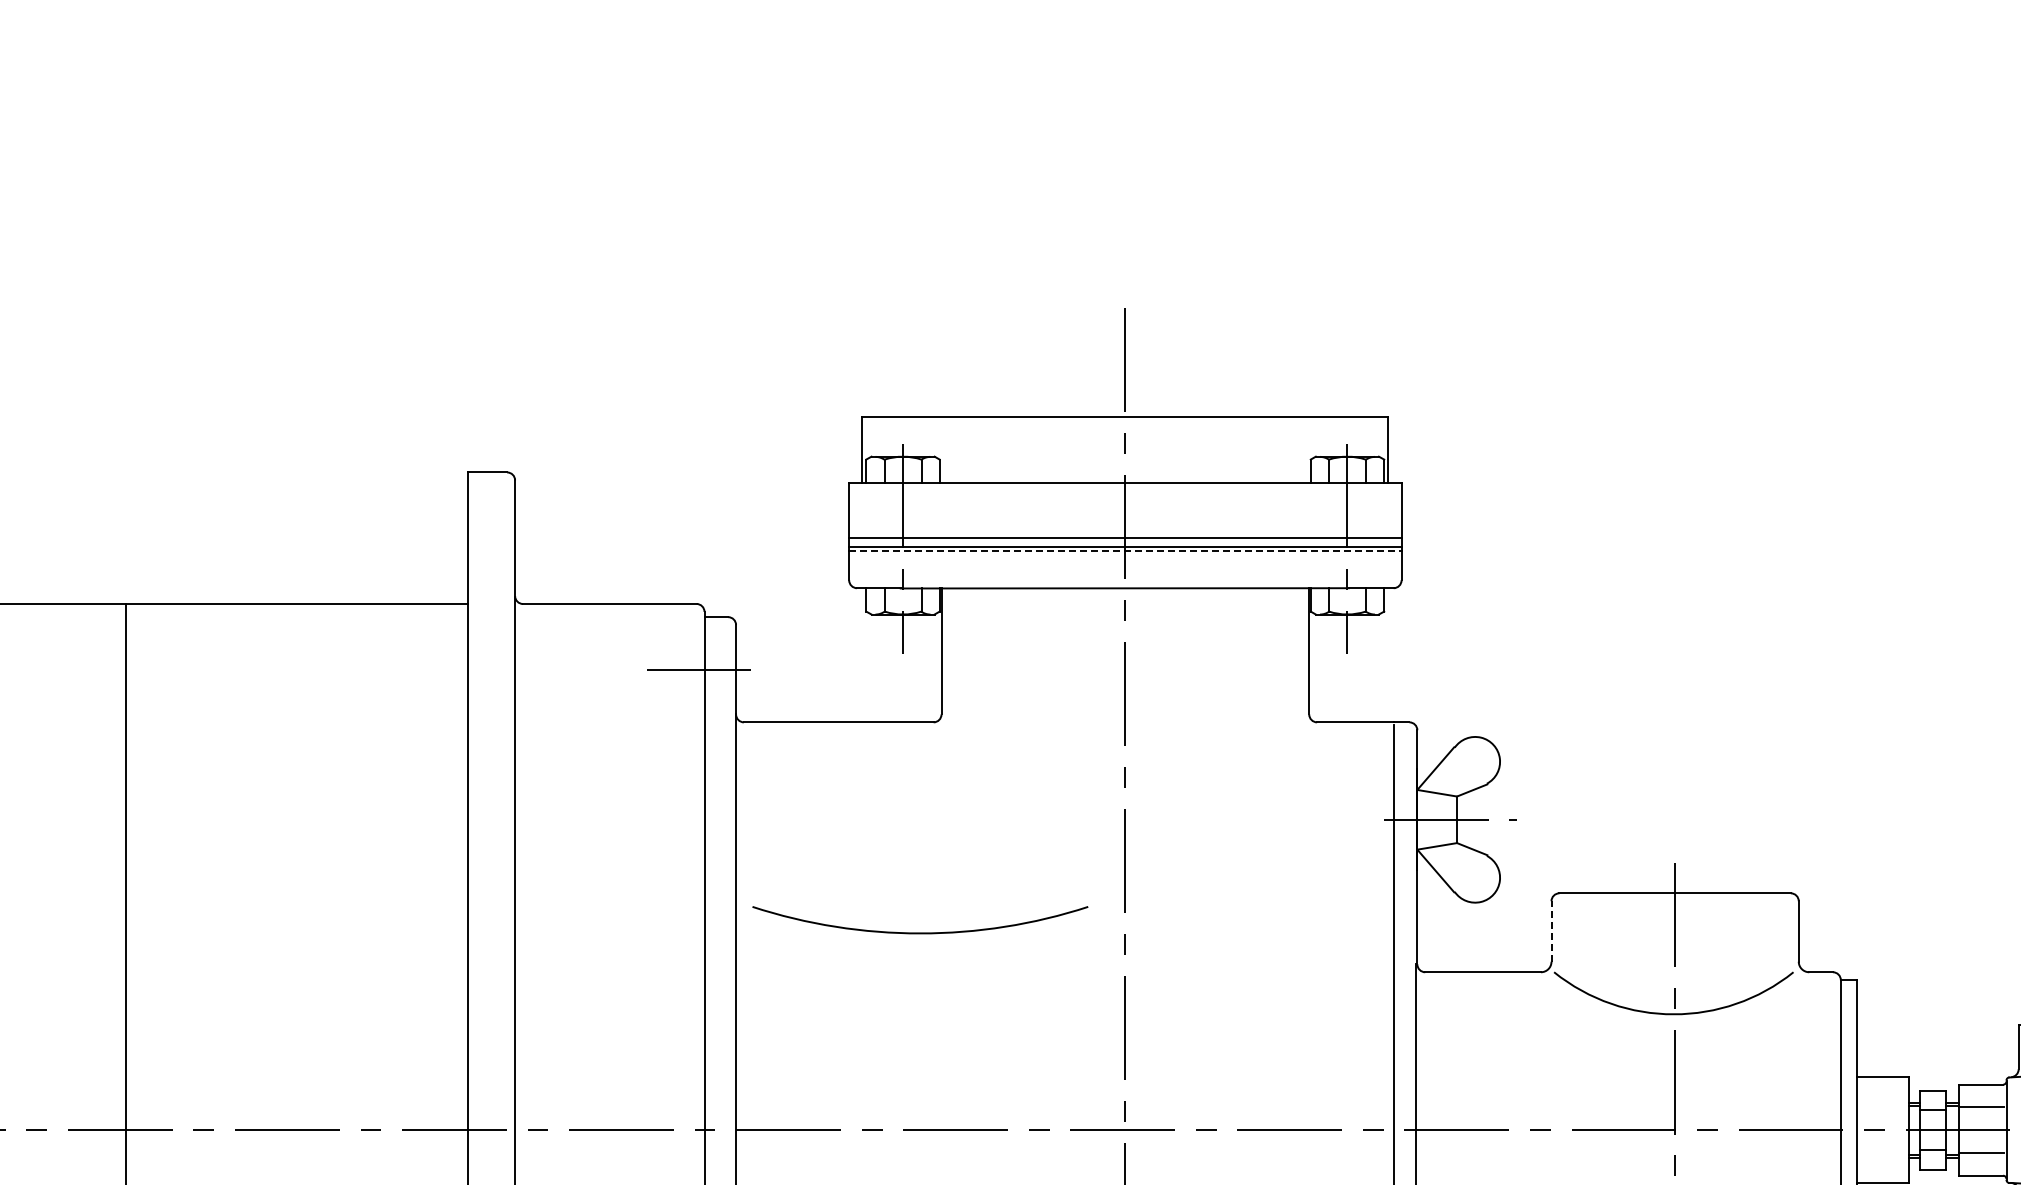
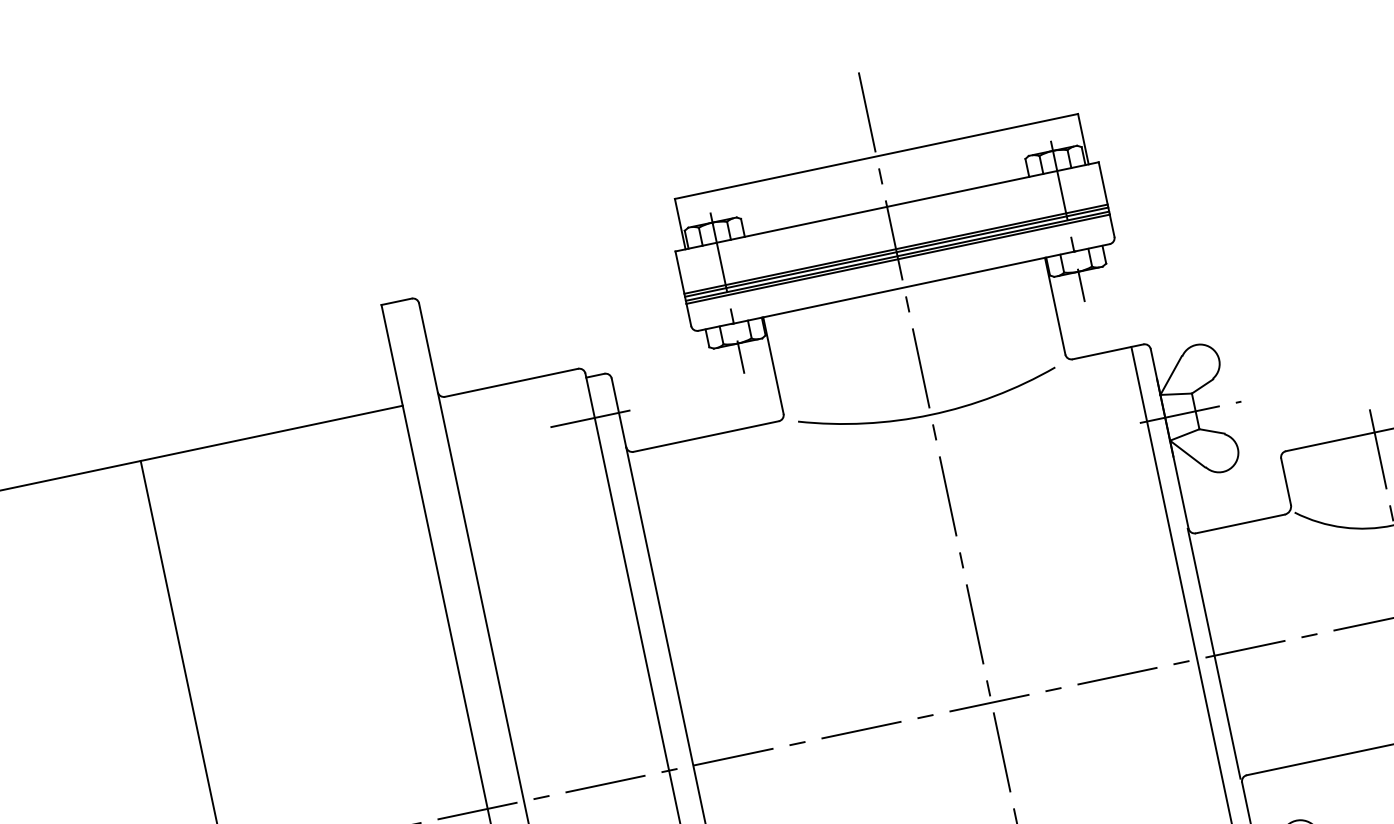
line: (1125, 542) -> (896, 252), added
line: (1125, 551) -> (898, 259), dashed -> solid
line: (1551, 930) -> (1285, 480), dashed -> solid
arc: (920, 932) -> (930, 414), moved

